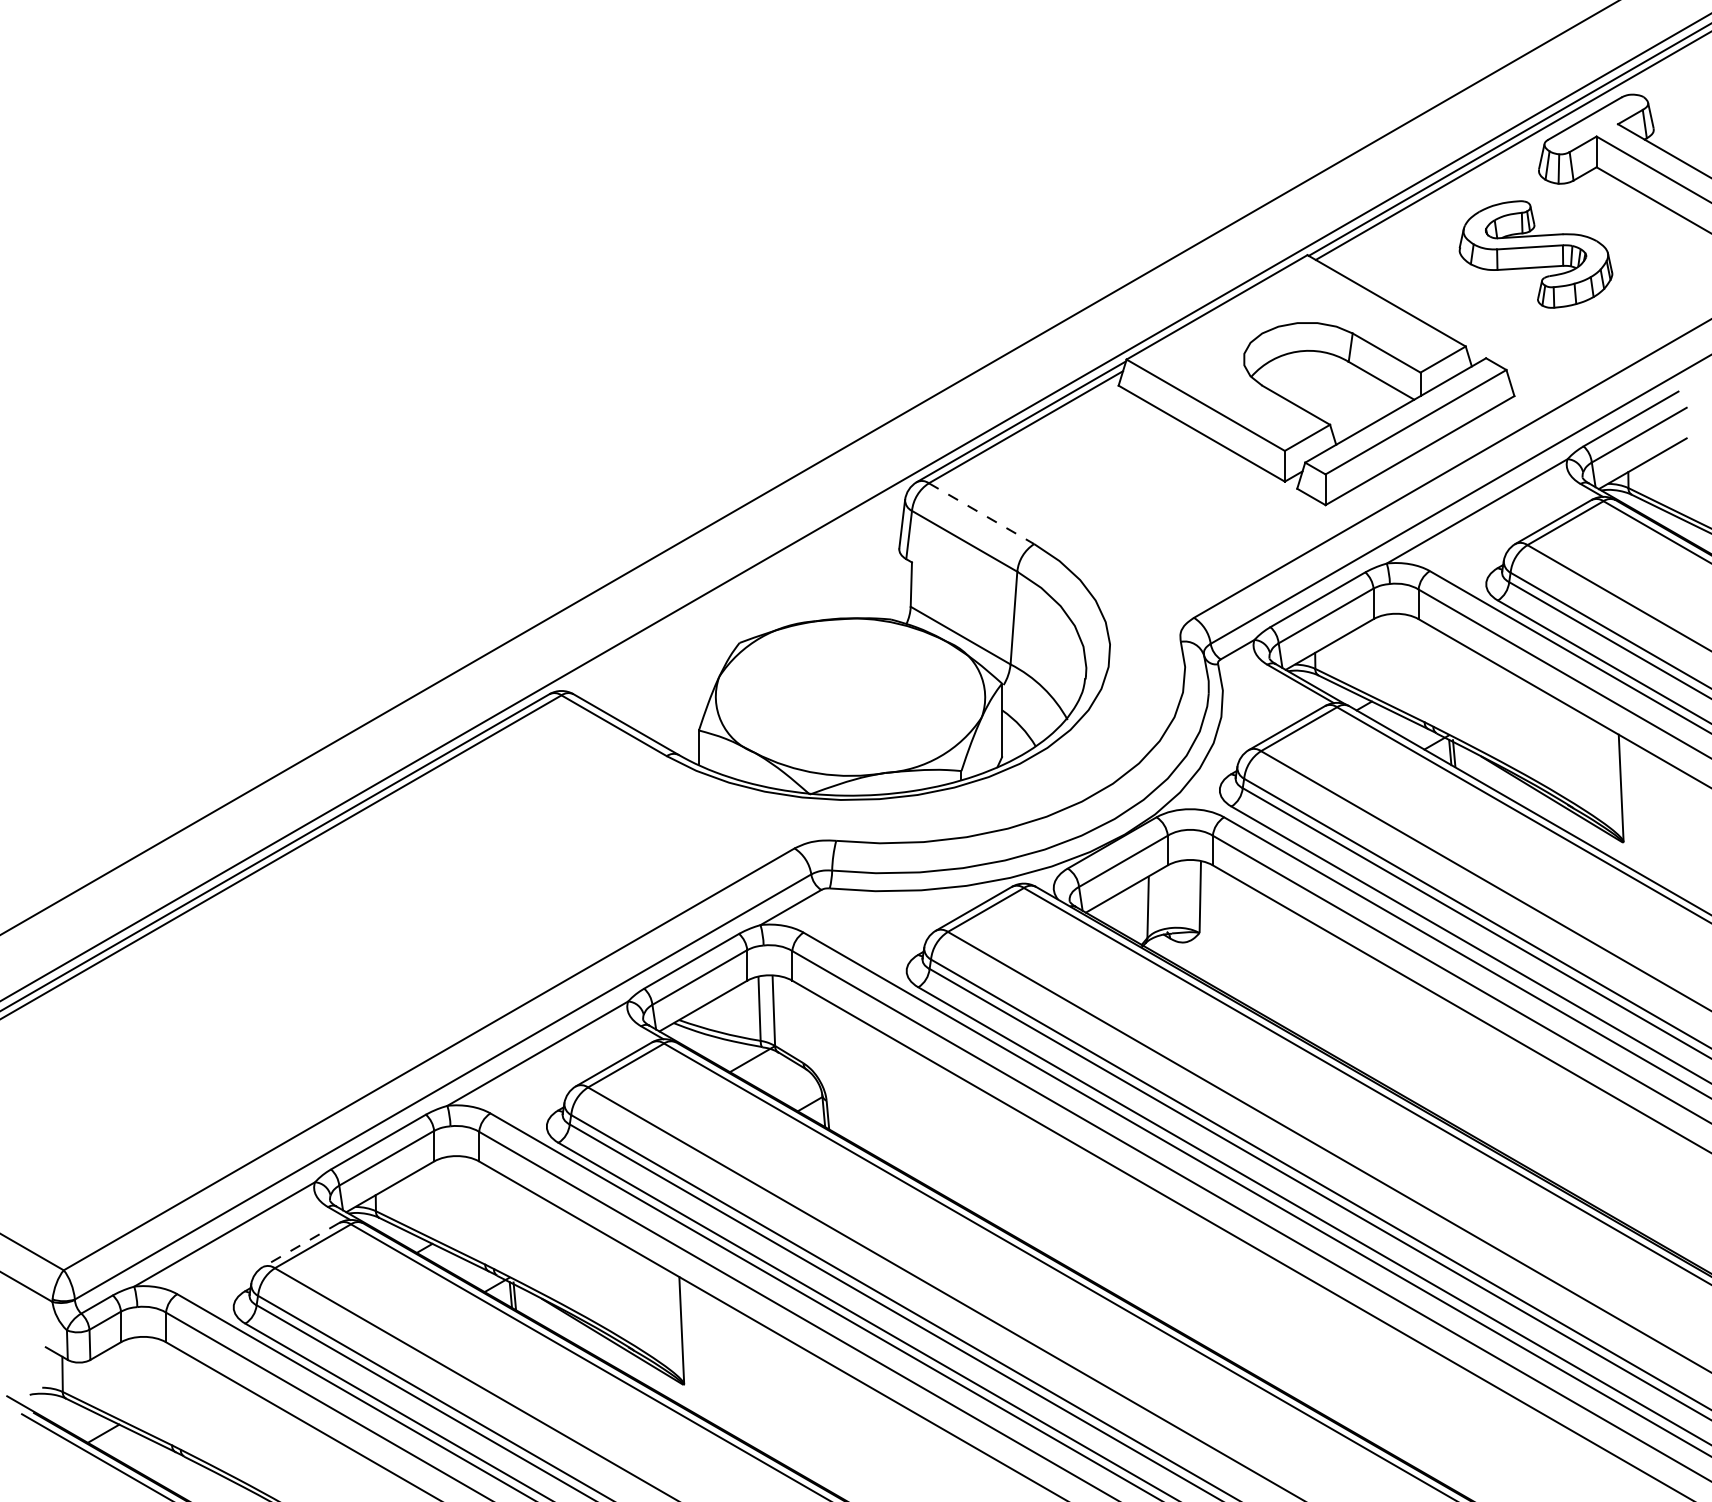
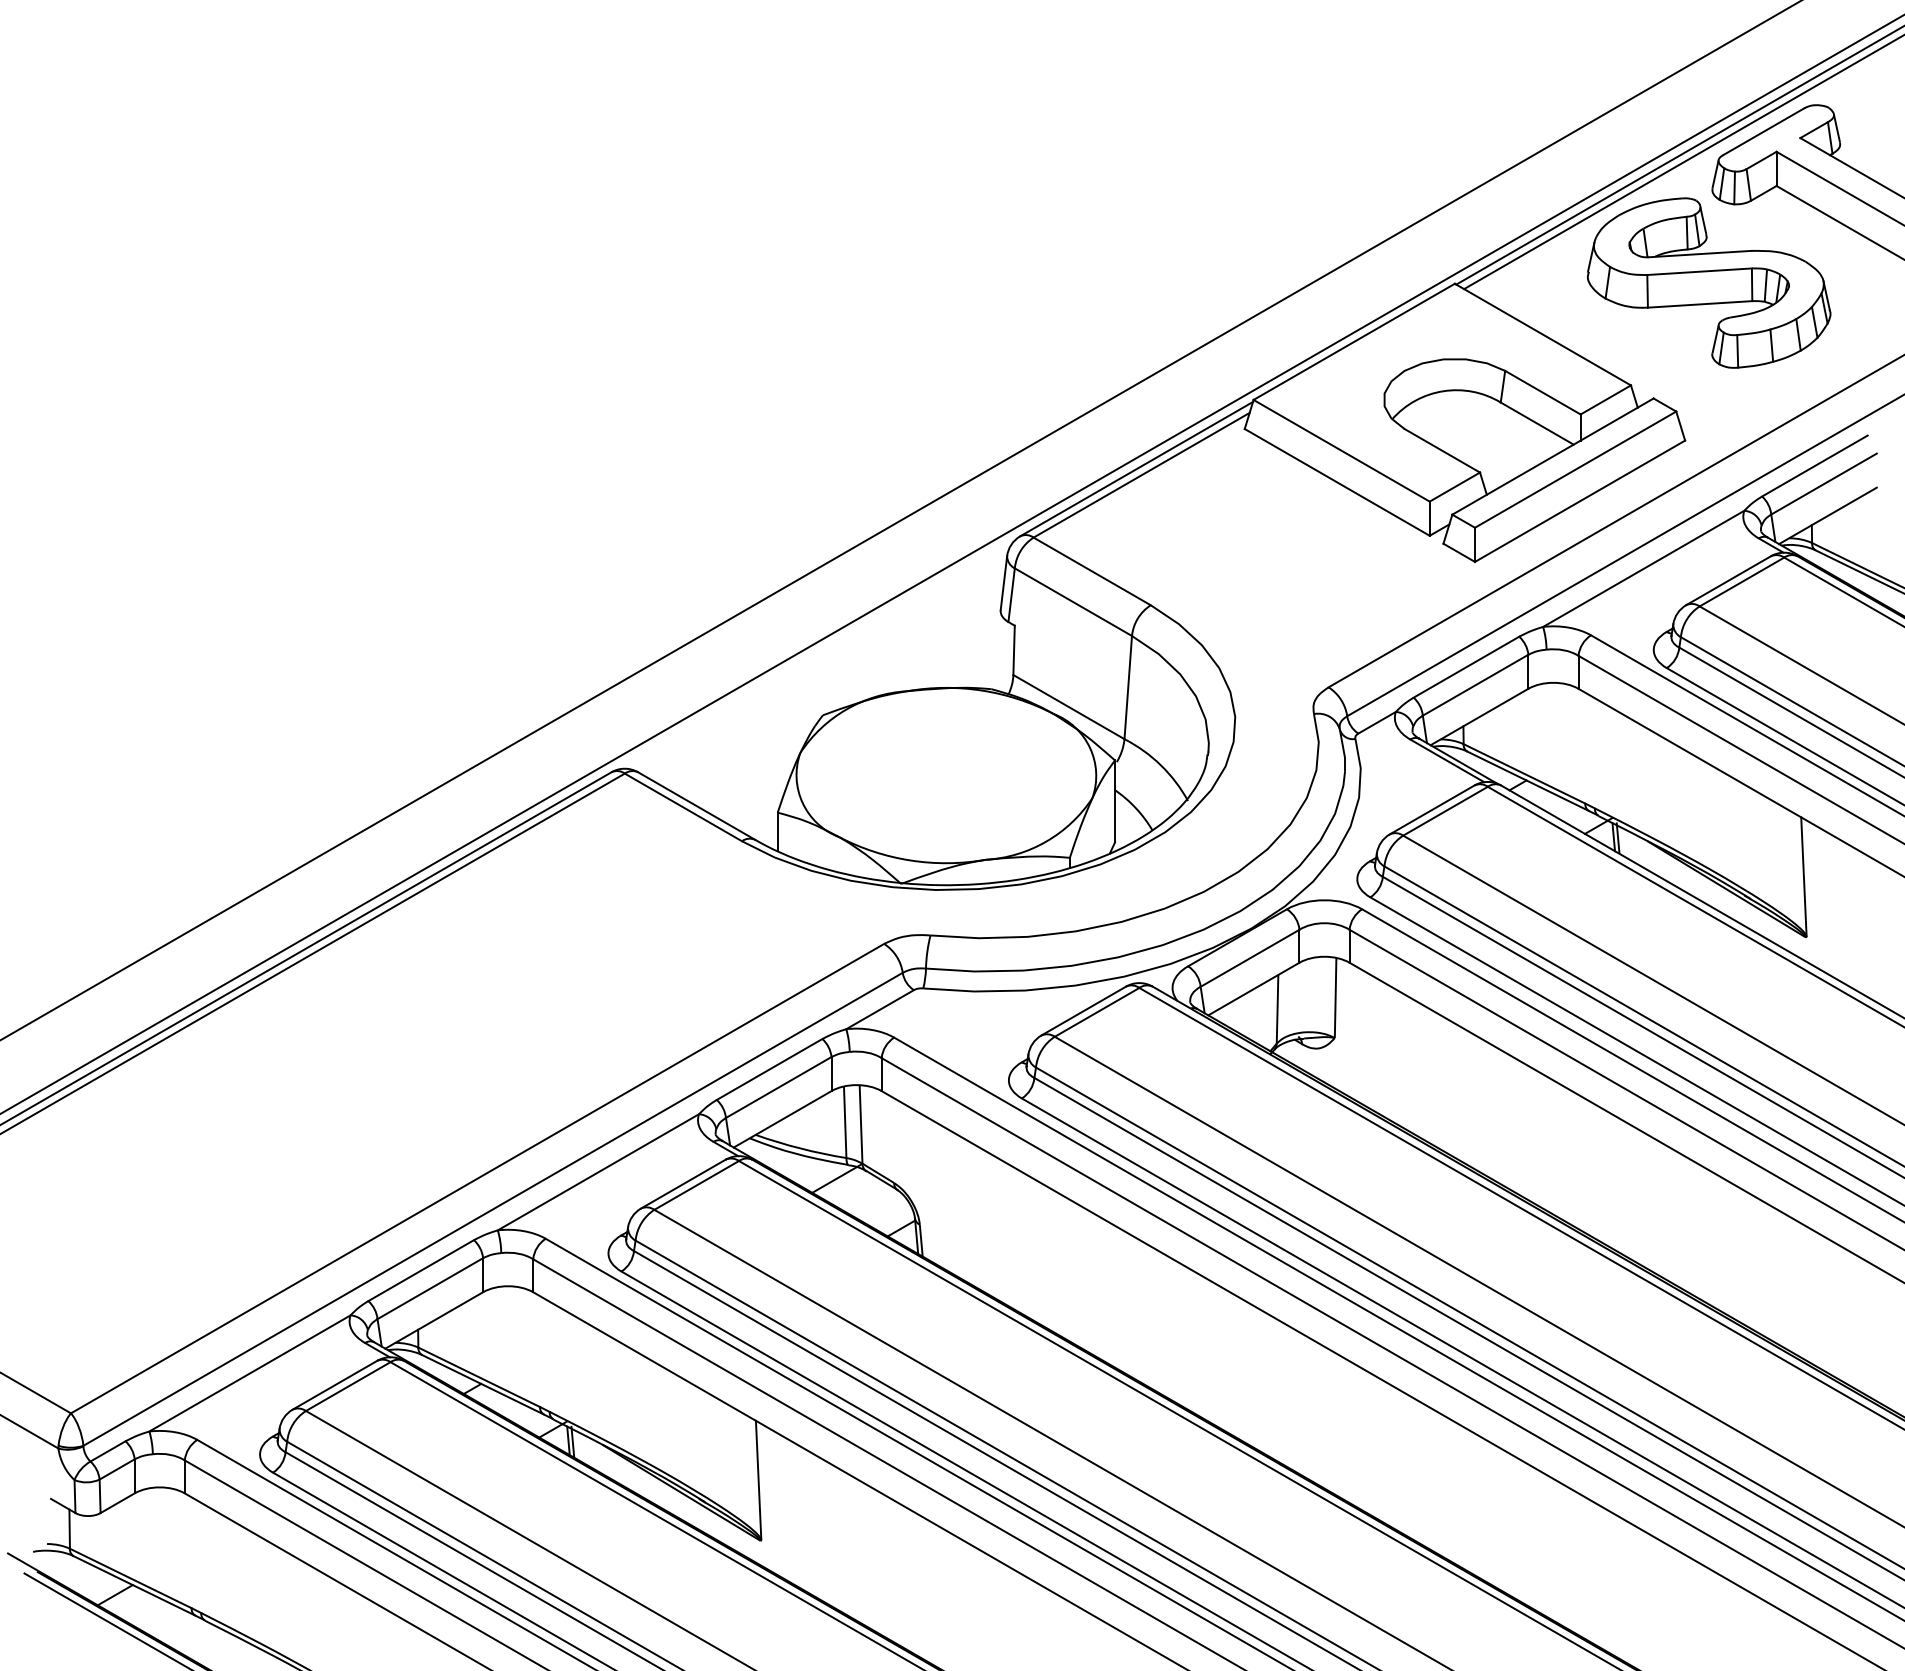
part: (1535, 254) -> (1708, 283), size x1.43
line: (981, 513) -> (1092, 571), dashed -> solid
line: (300, 1245) -> (334, 1385), dashed -> solid

